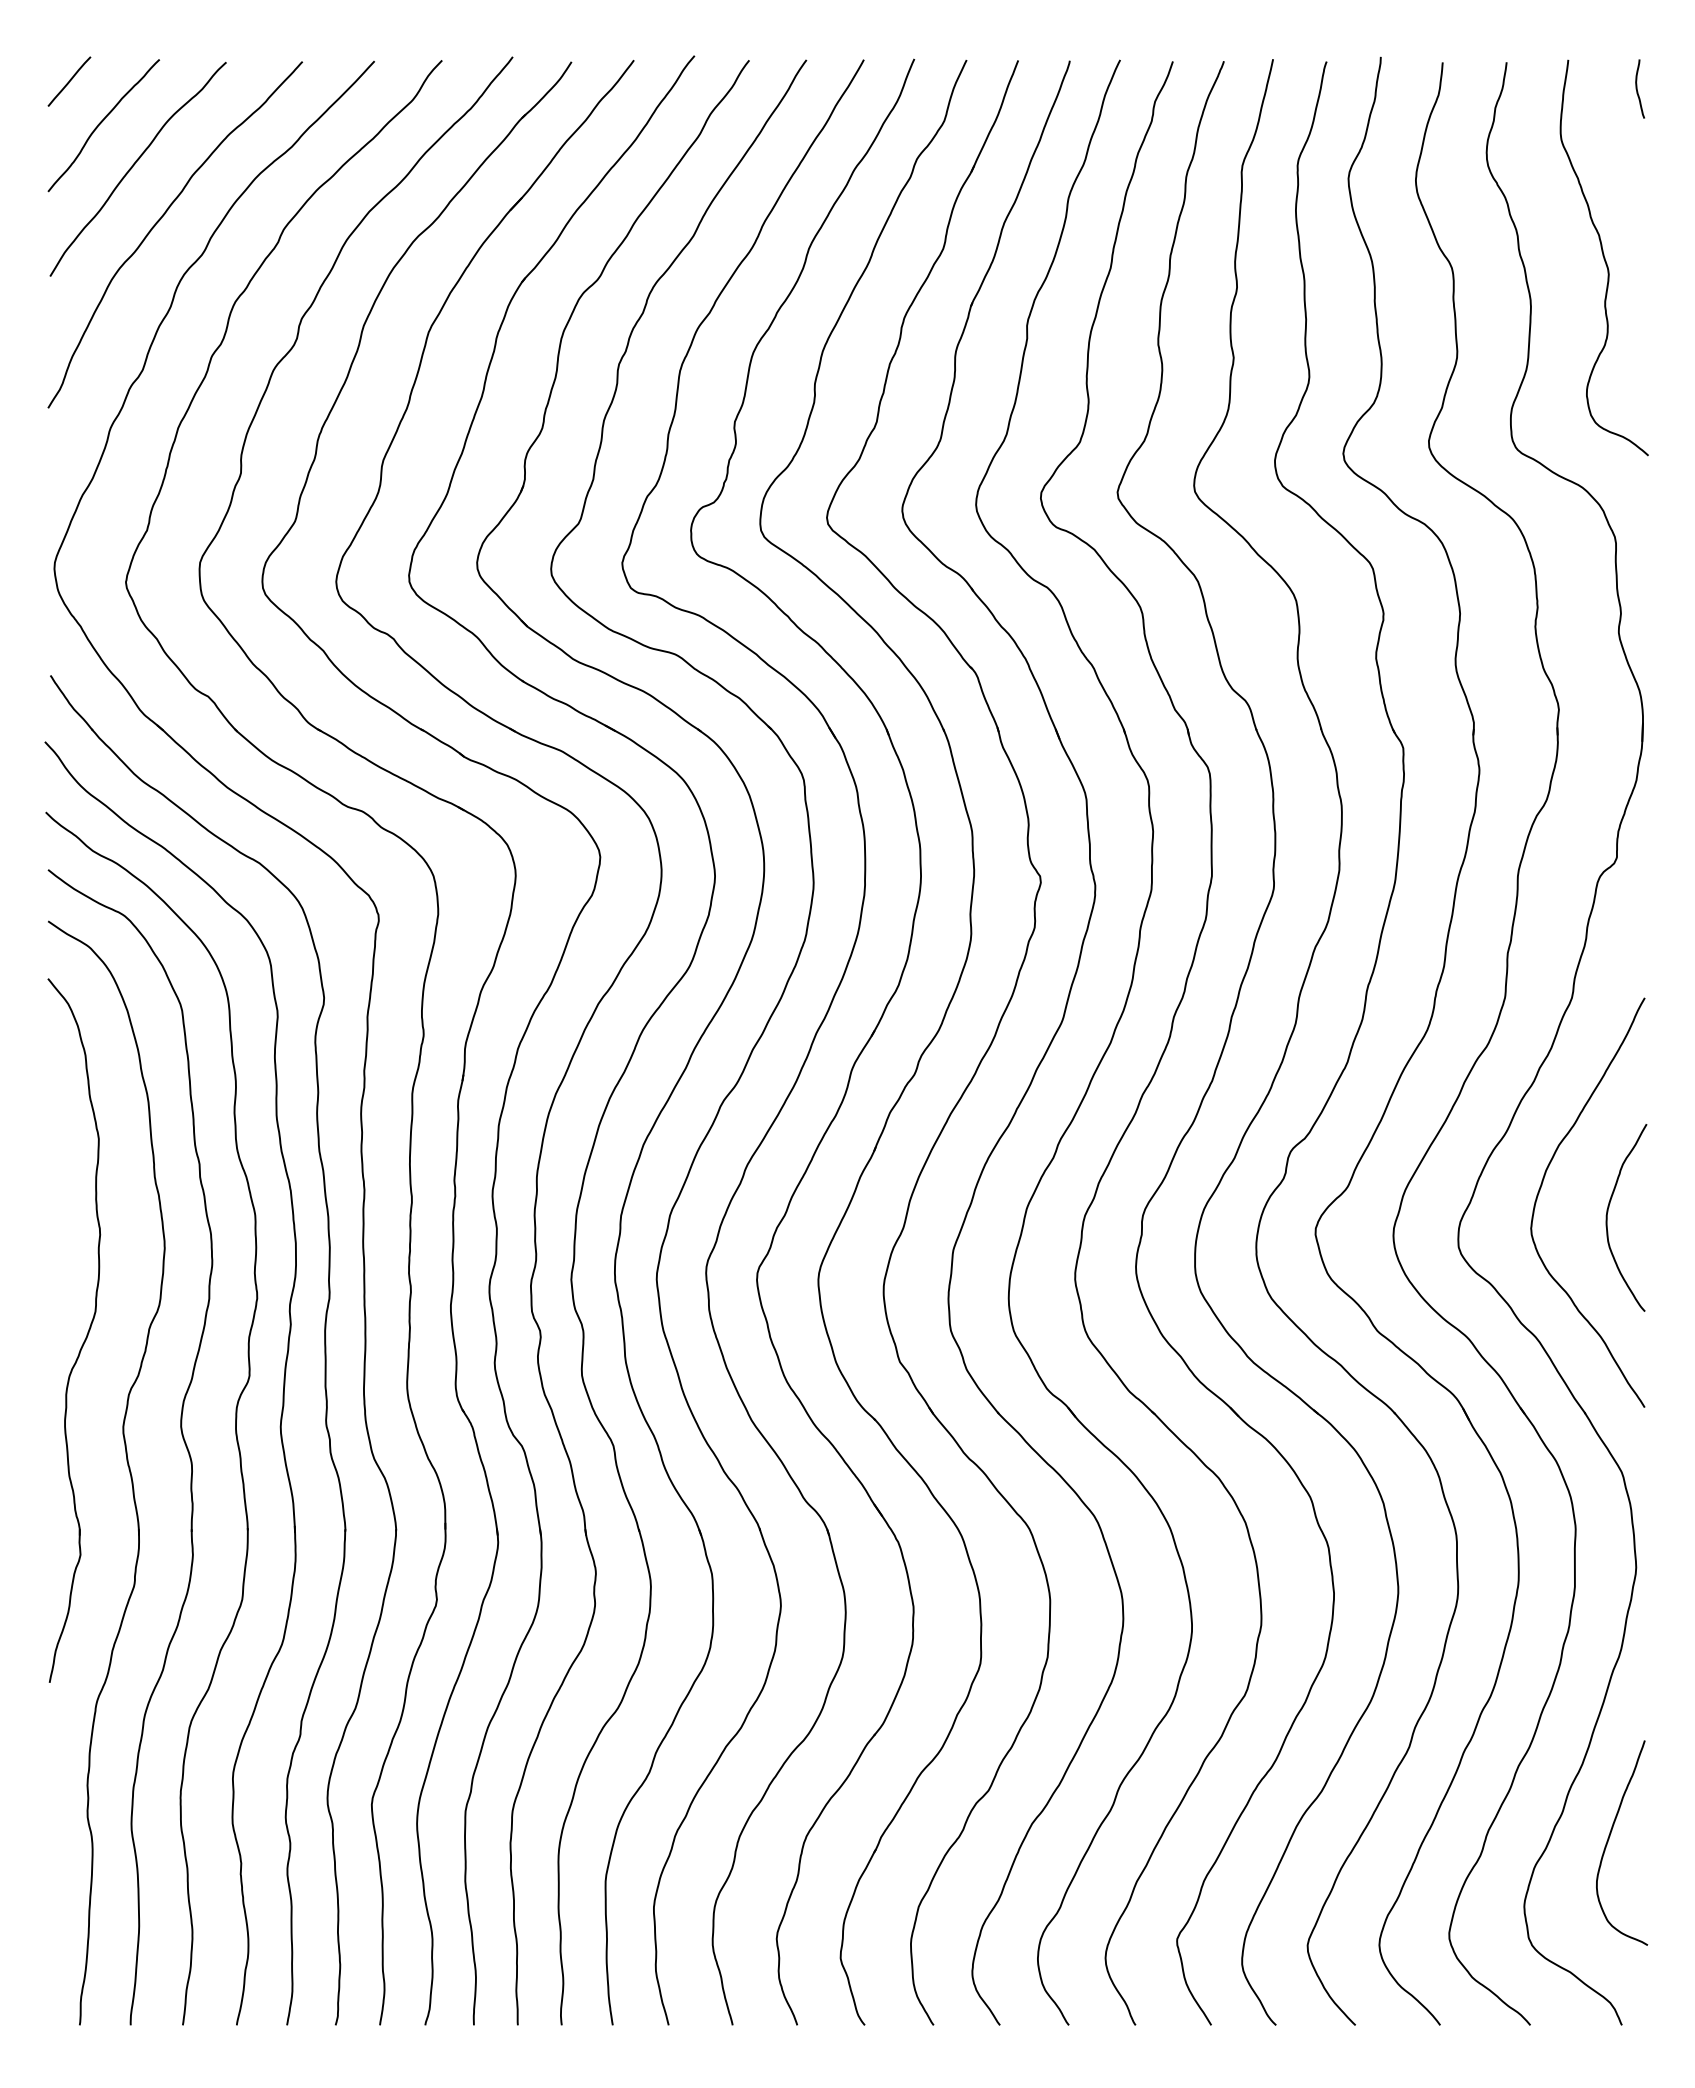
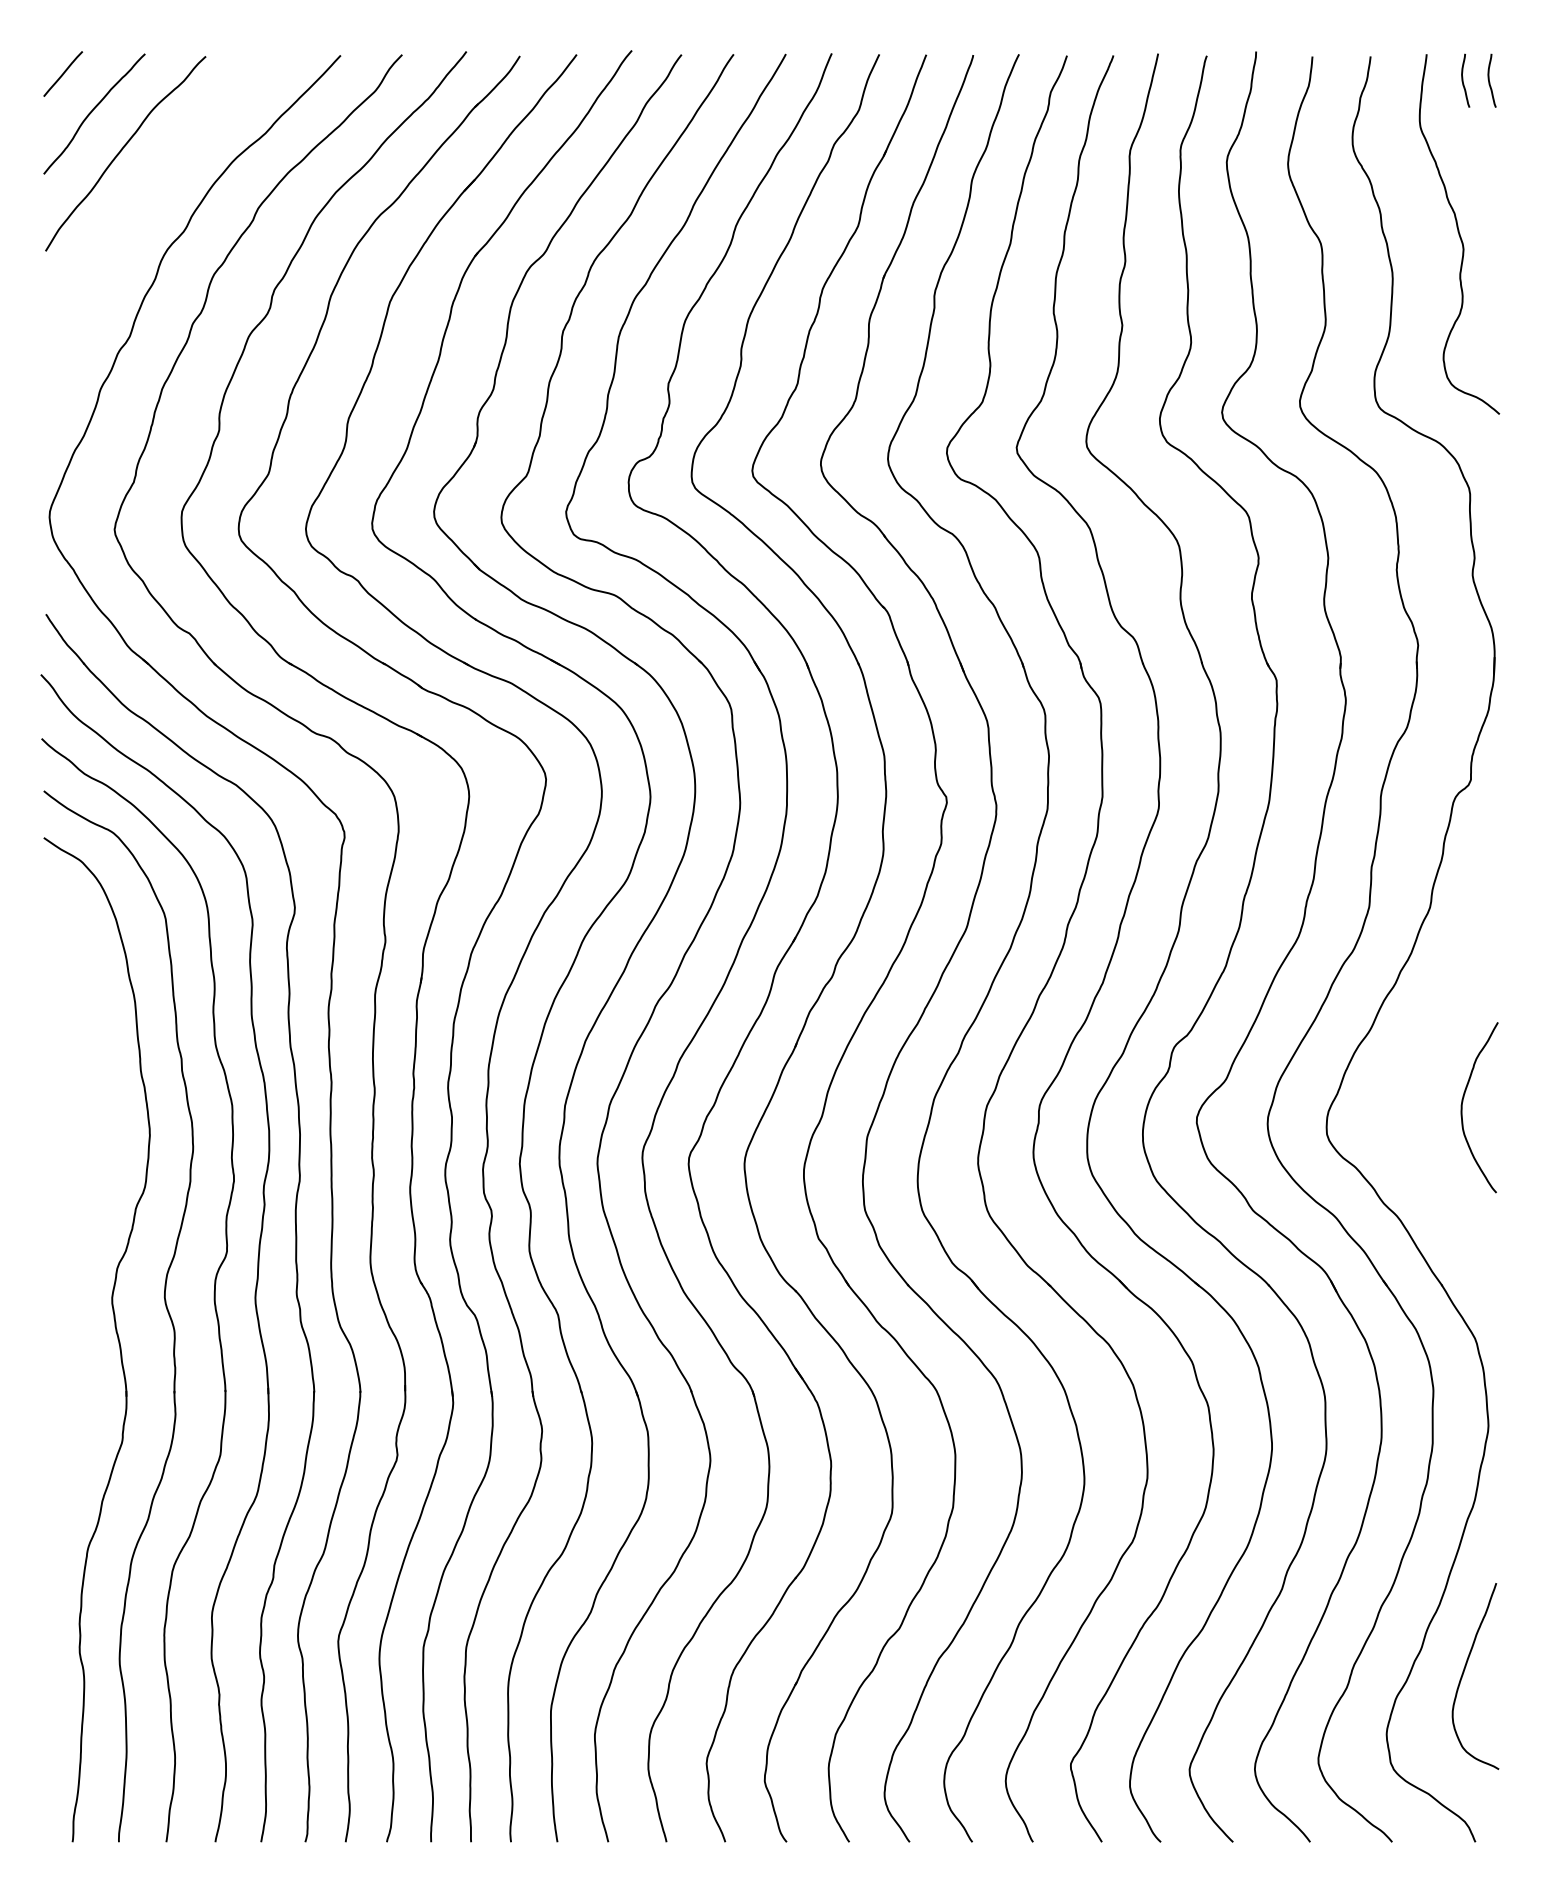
curve: (1608, 88) -> (1463, 80), added
curve: (160, 220) -> (146, 200), removed
curve: (1541, 1188) -> (1402, 1080), removed
part: (86, 1334) -> (78, 1213), removed

